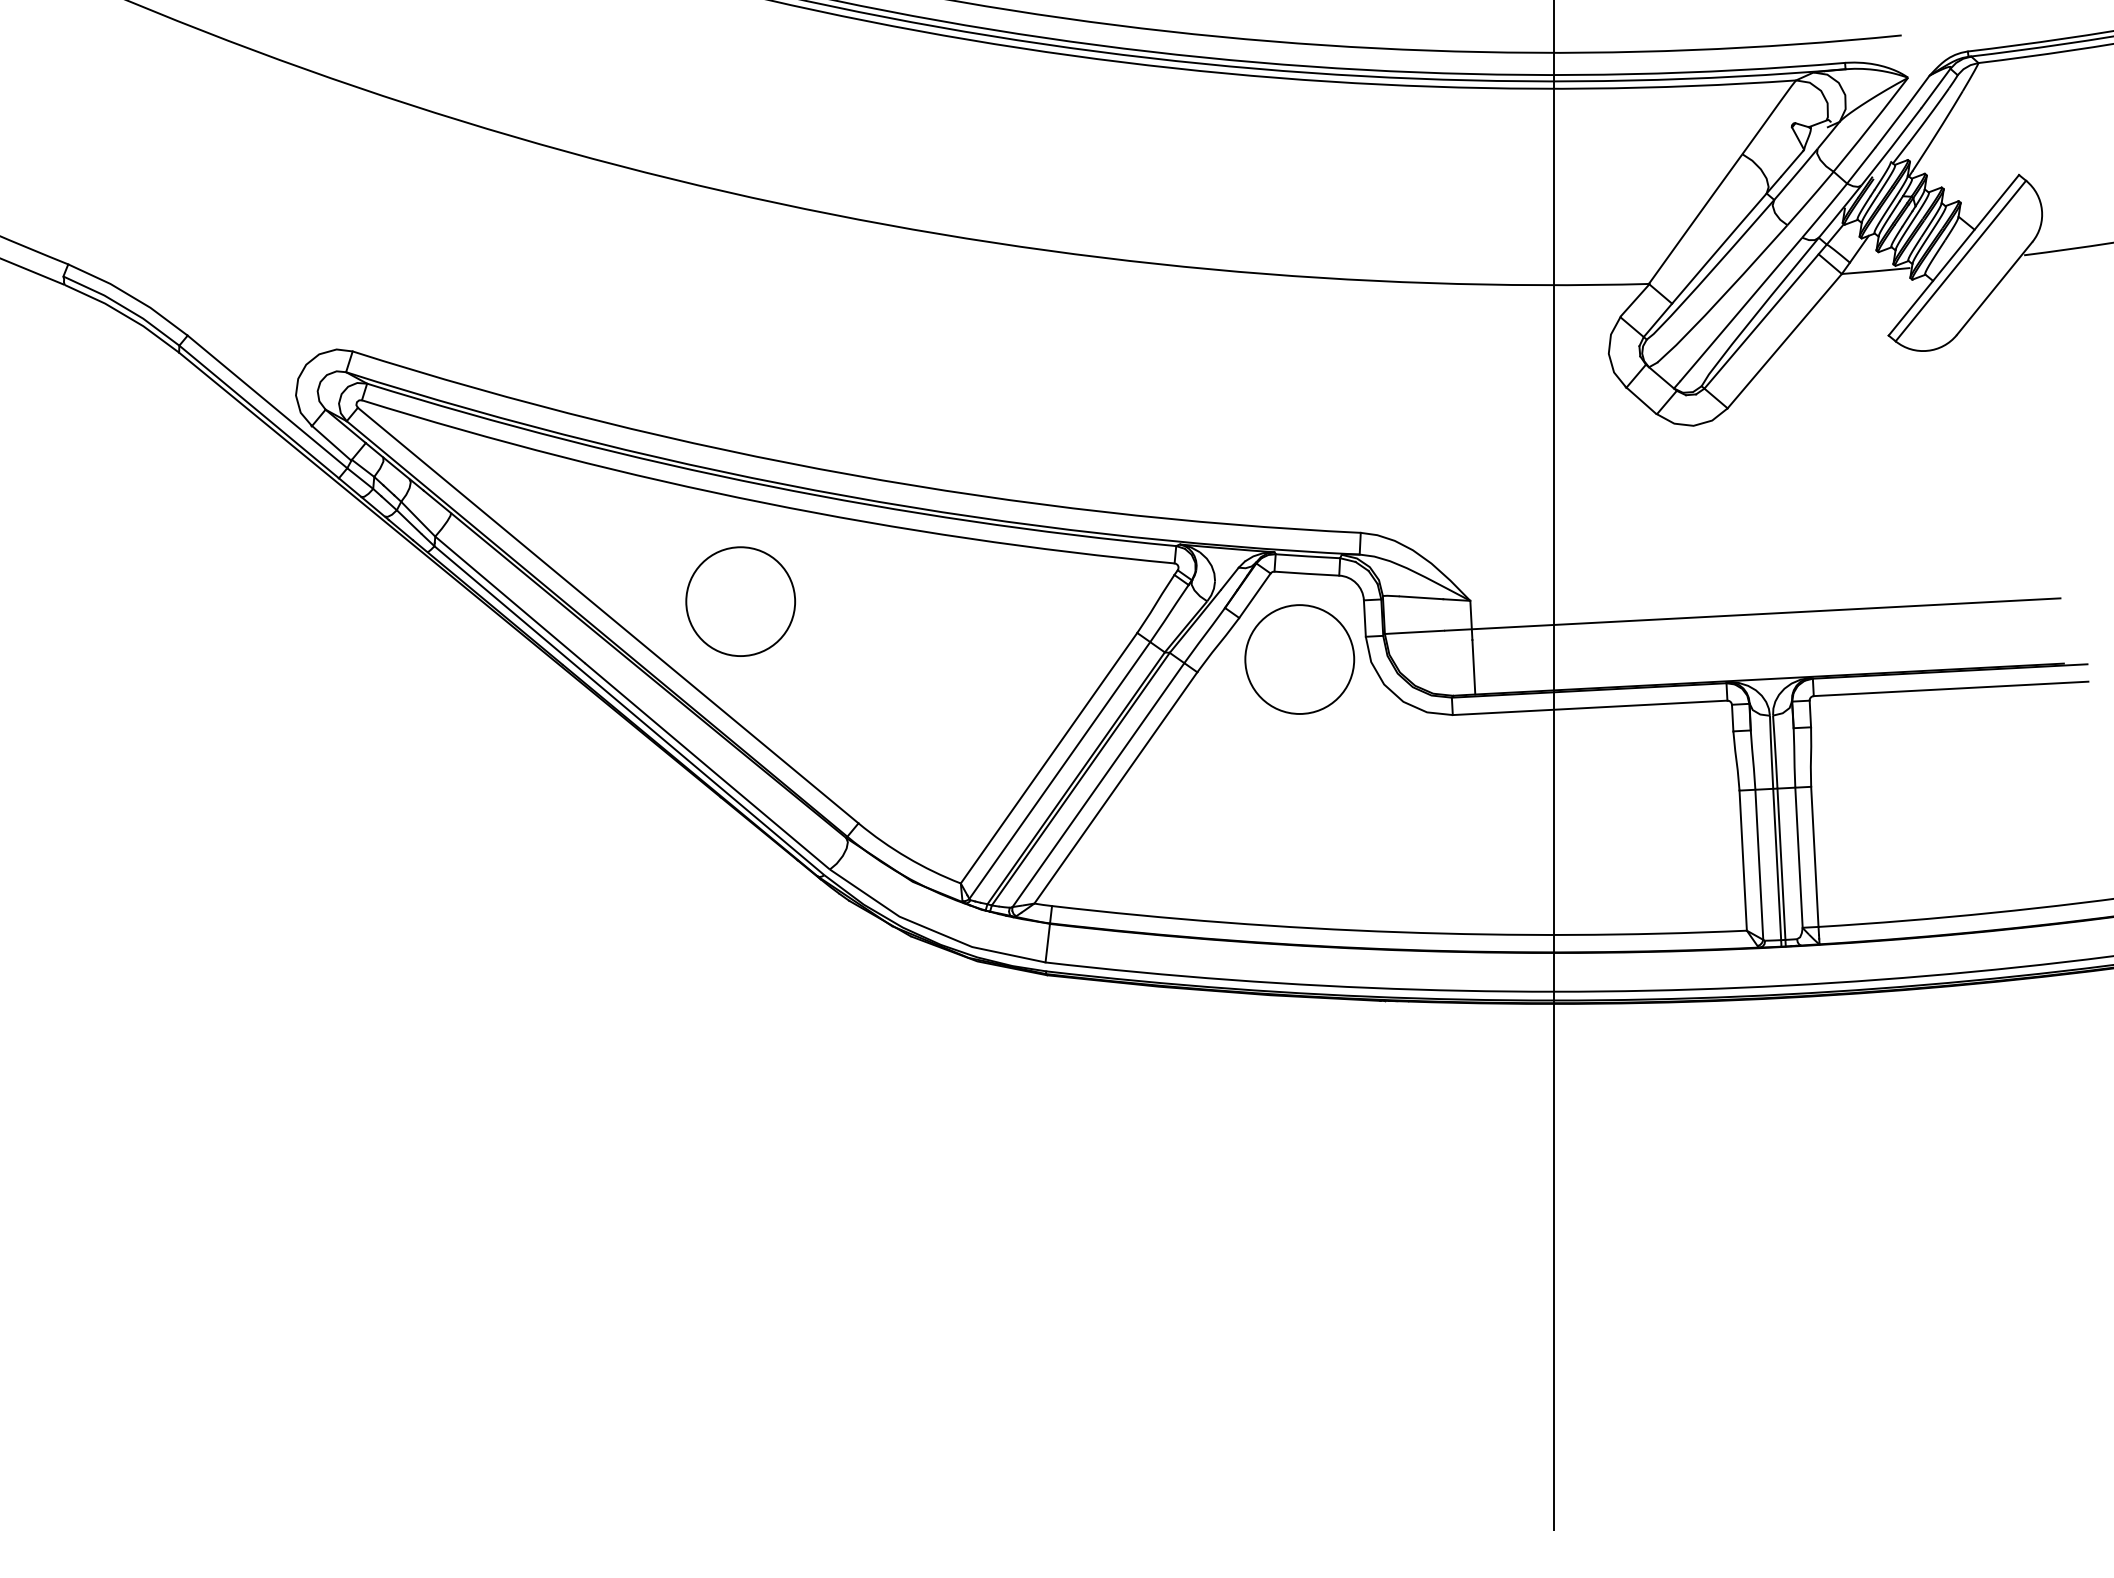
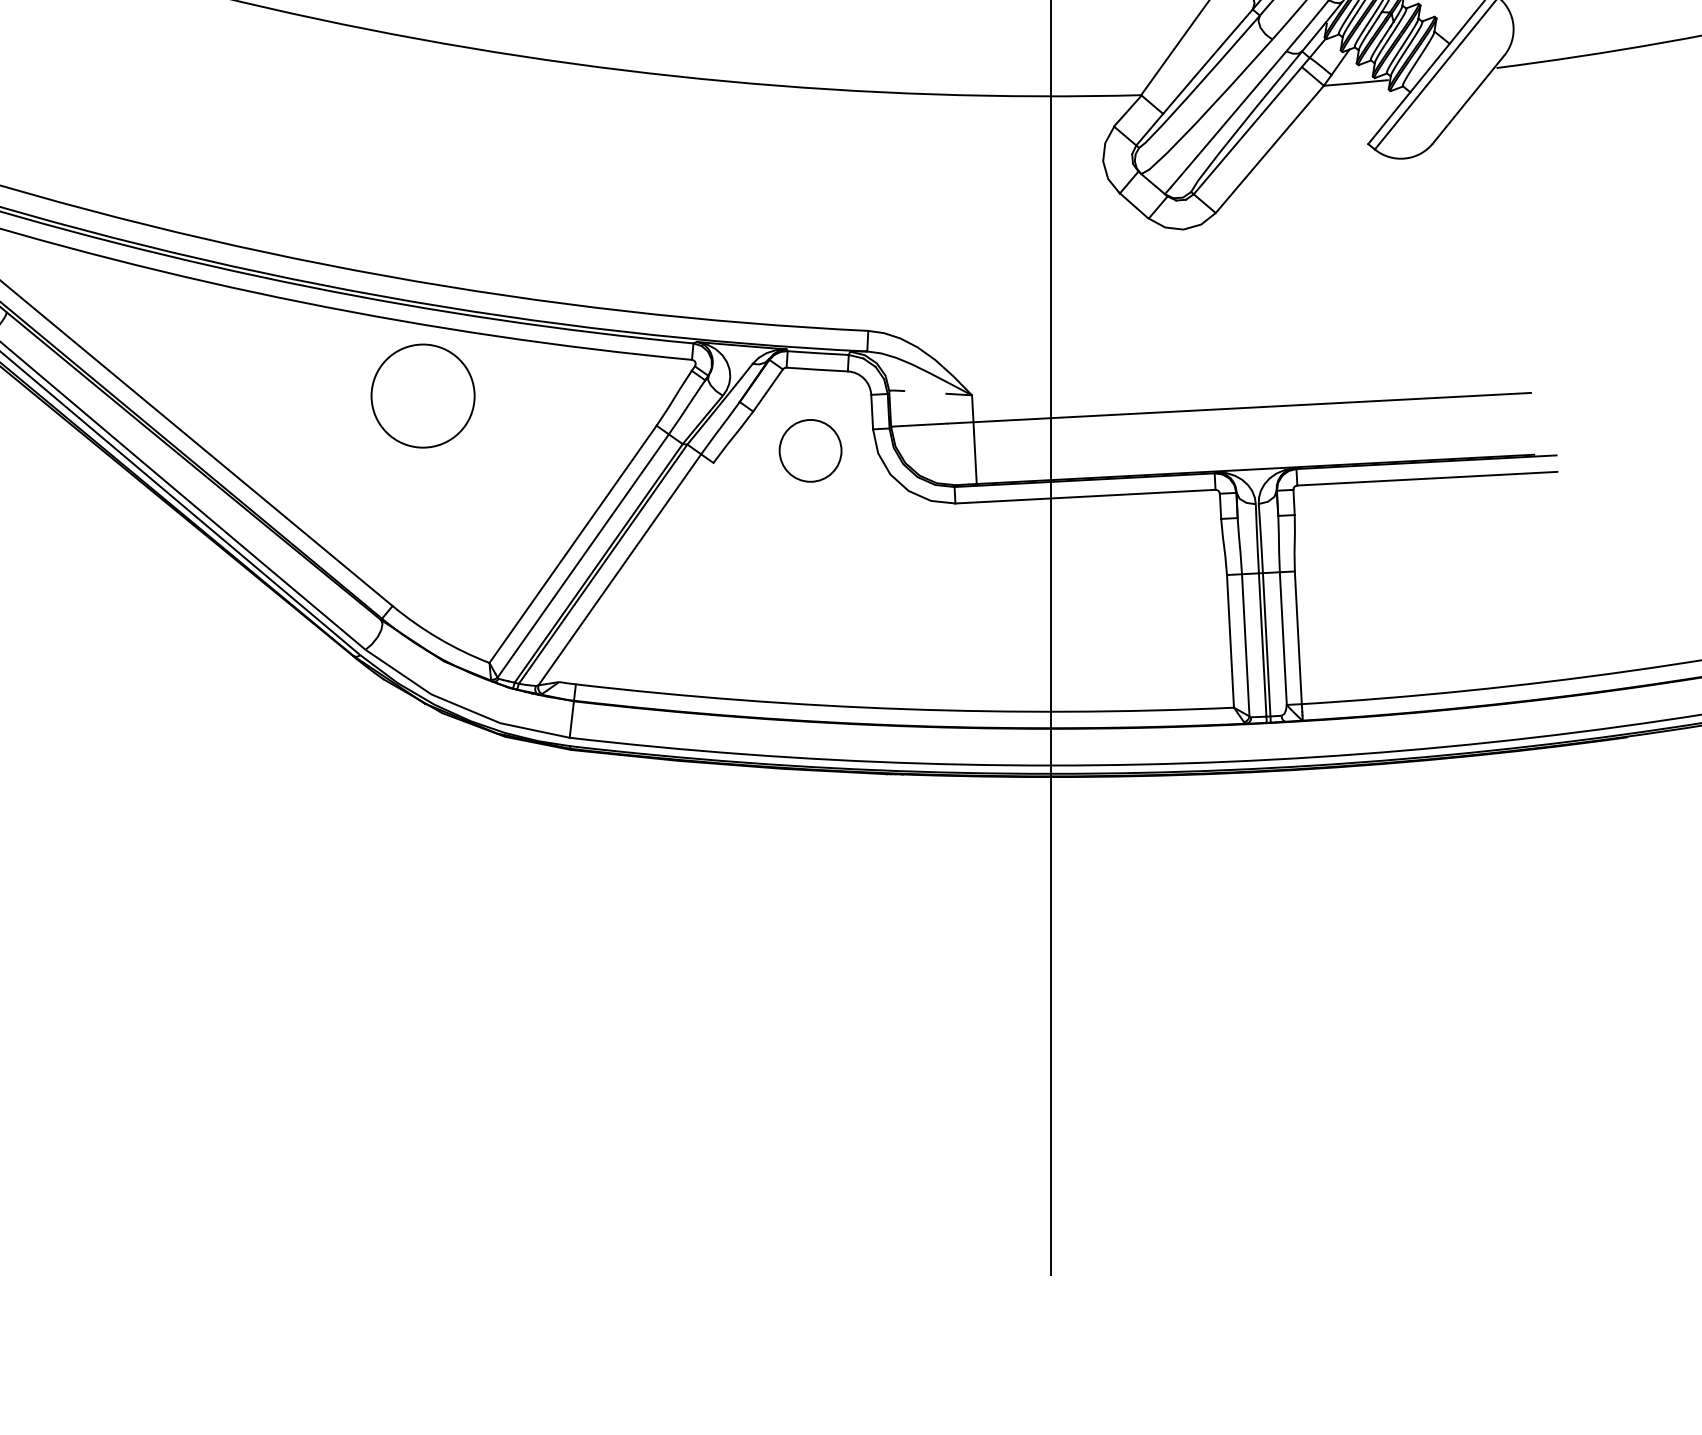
line: (1421, 597) -> (925, 392), removed
circle: (740, 601) -> (422, 395), moved
circle: (1299, 659) -> (810, 450), size x0.6
line: (1115, 787) -> (635, 572), removed

